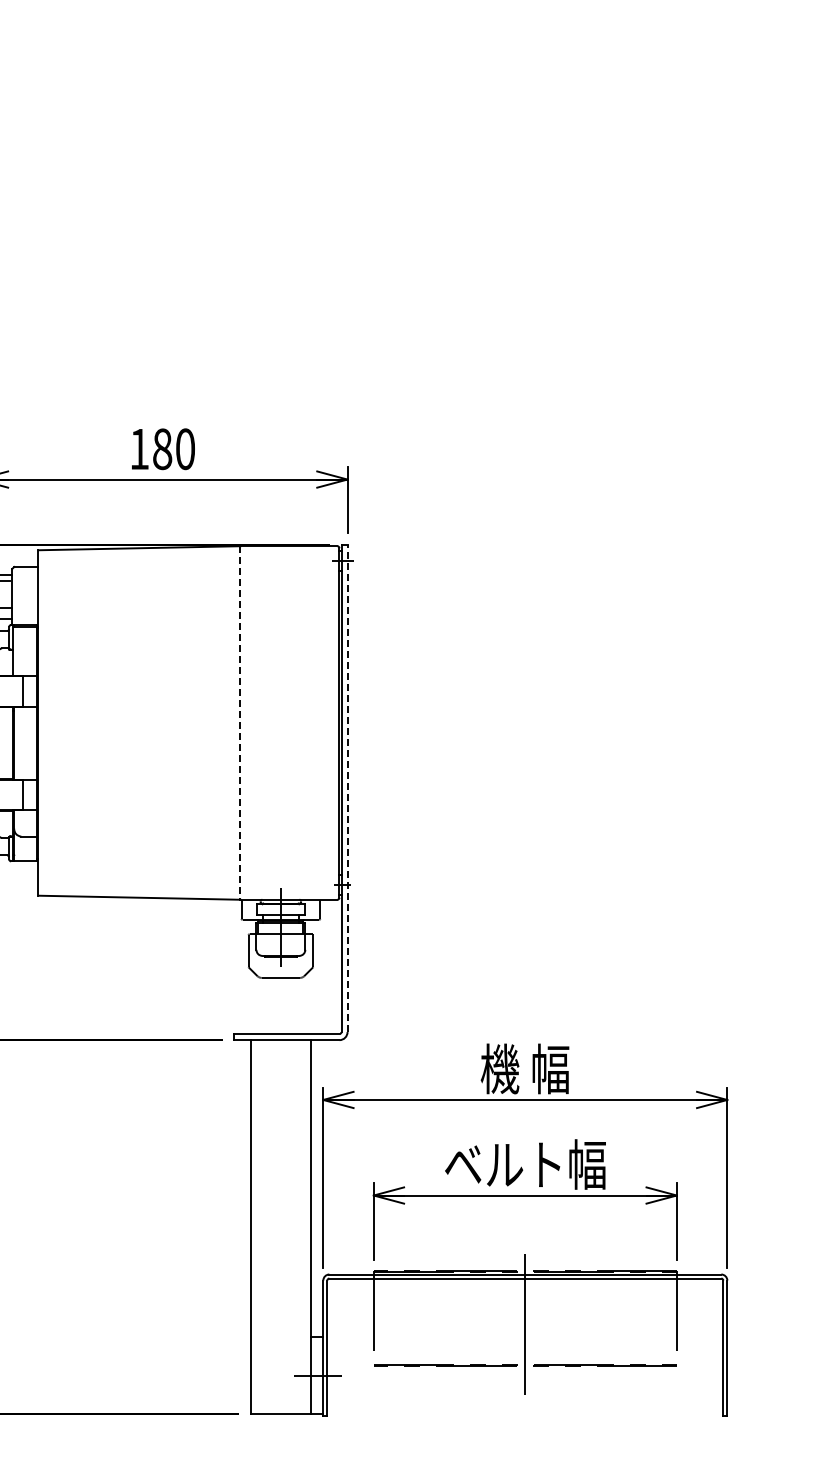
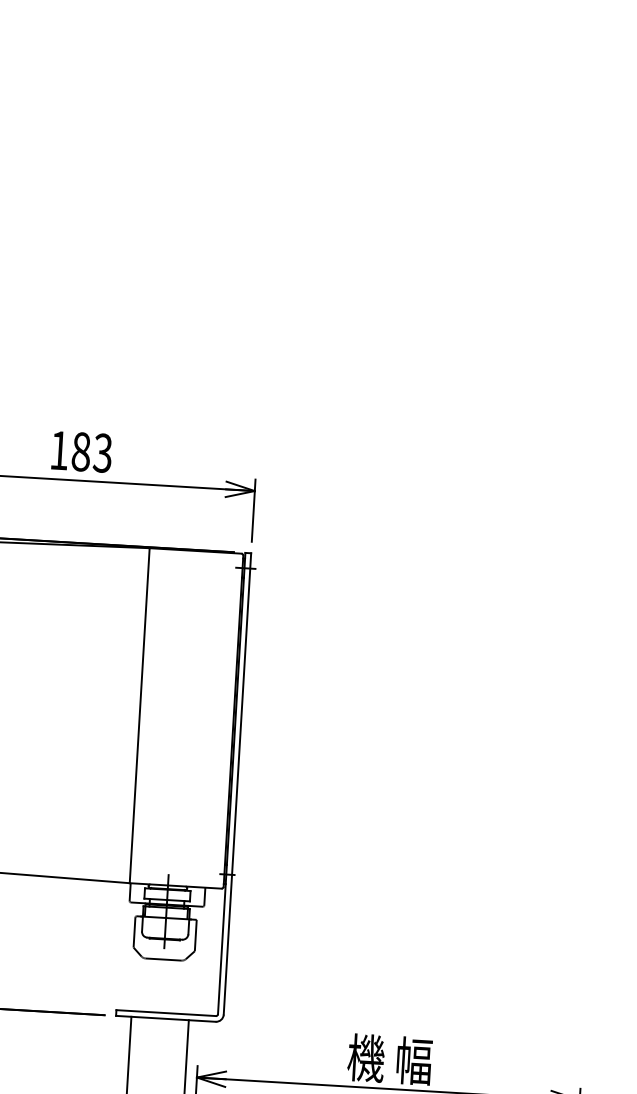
text: (184, 448) -> (102, 452), 180 -> 183
line: (240, 722) -> (139, 715), dashed -> solid
line: (347, 788) -> (237, 783), dashed -> solid

